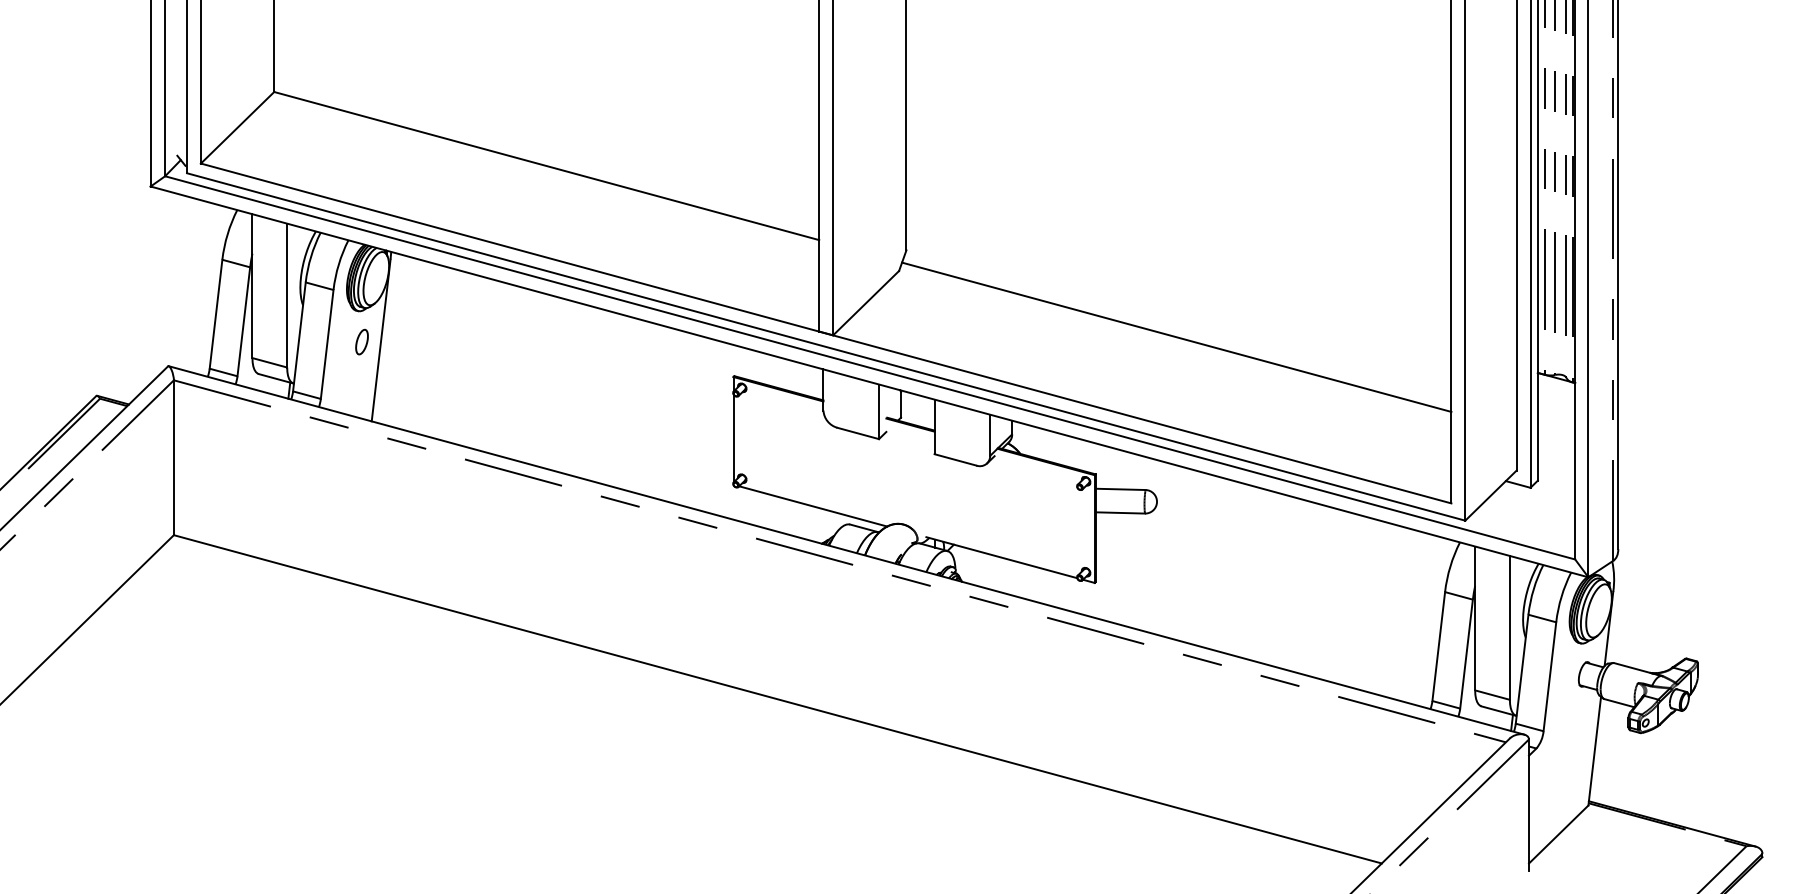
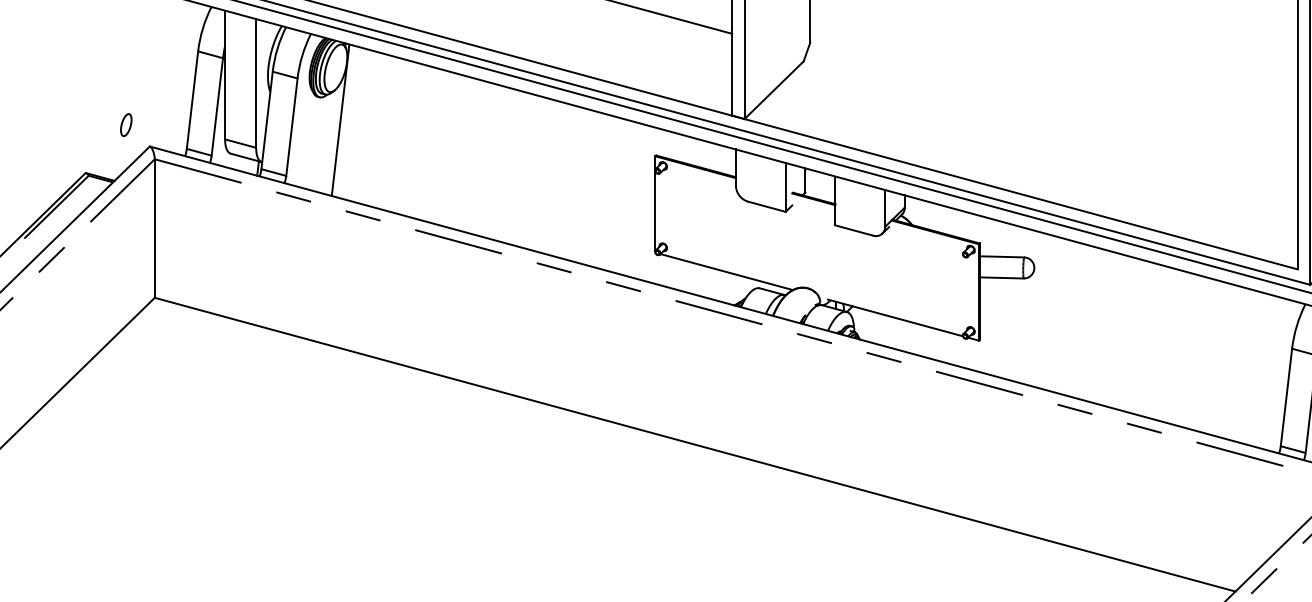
line: (1176, 336) -> (1051, 120), removed
part: (361, 341) -> (125, 124), moved

